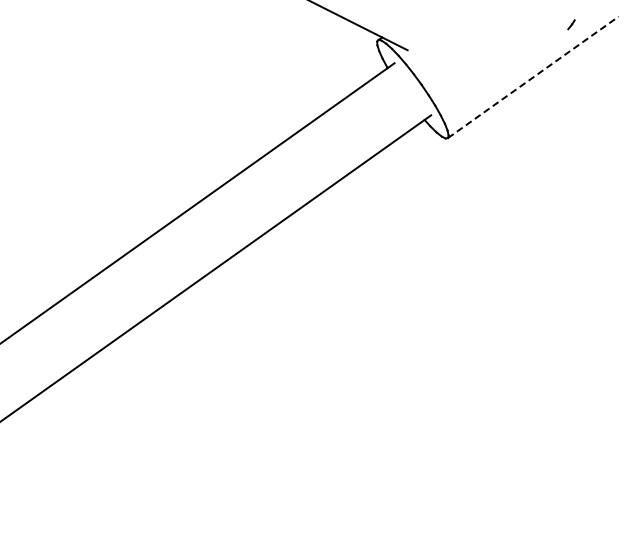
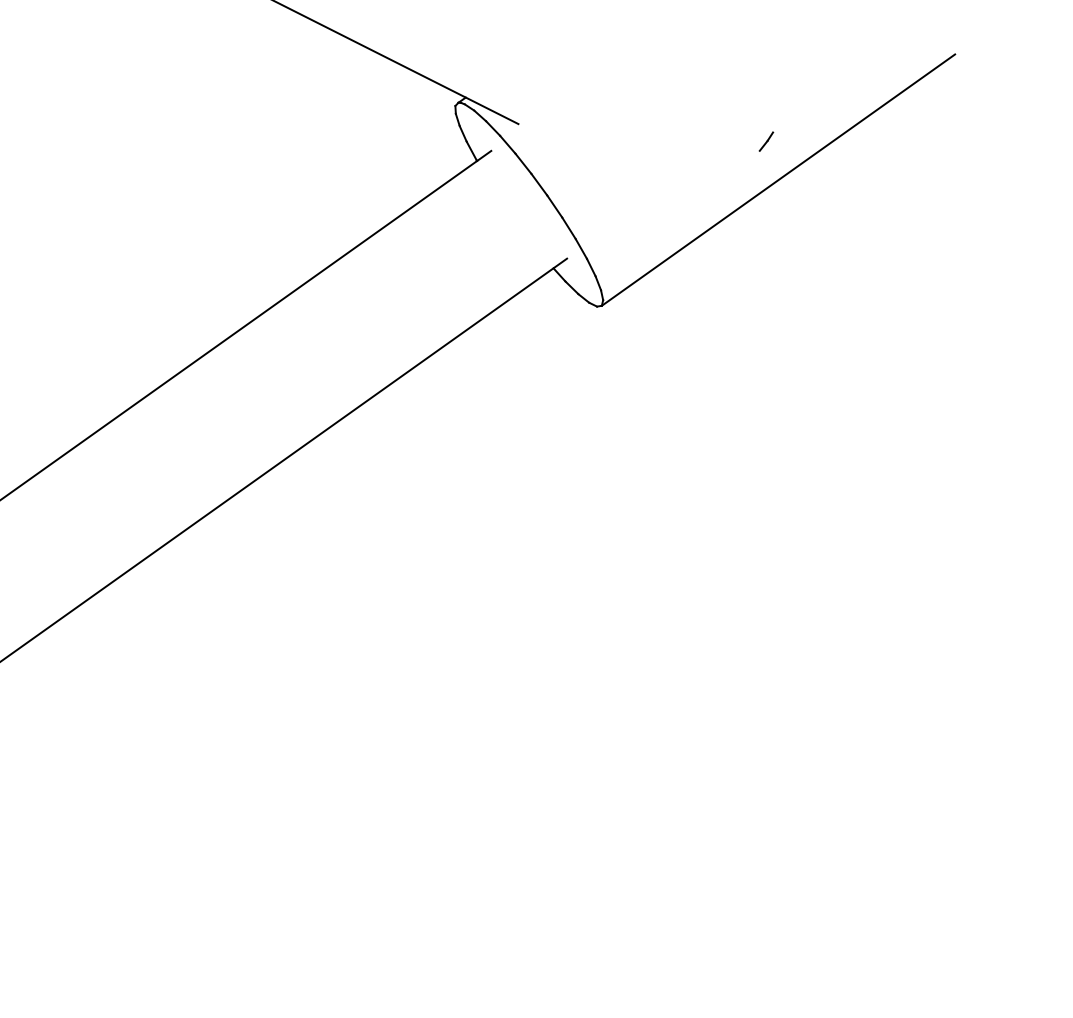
part: (571, 24) -> (766, 141), moved
line: (533, 77) -> (778, 180), dashed -> solid

